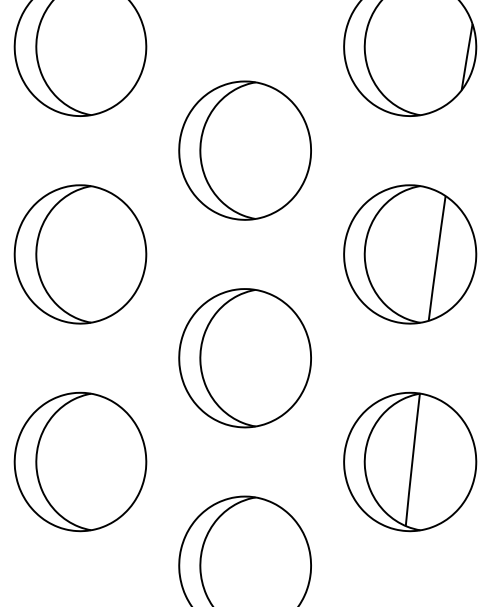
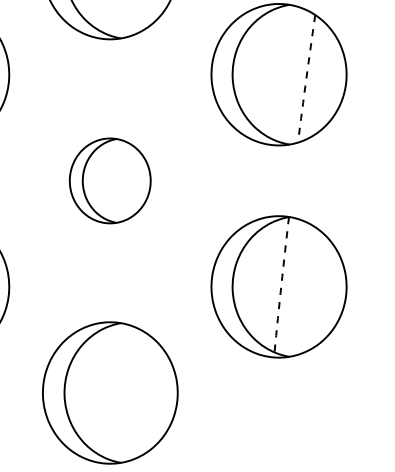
arc: (436, 258) -> (305, 78), solid -> dashed
part: (244, 358) -> (109, 181), size x0.6
arc: (412, 459) -> (281, 284), solid -> dashed

